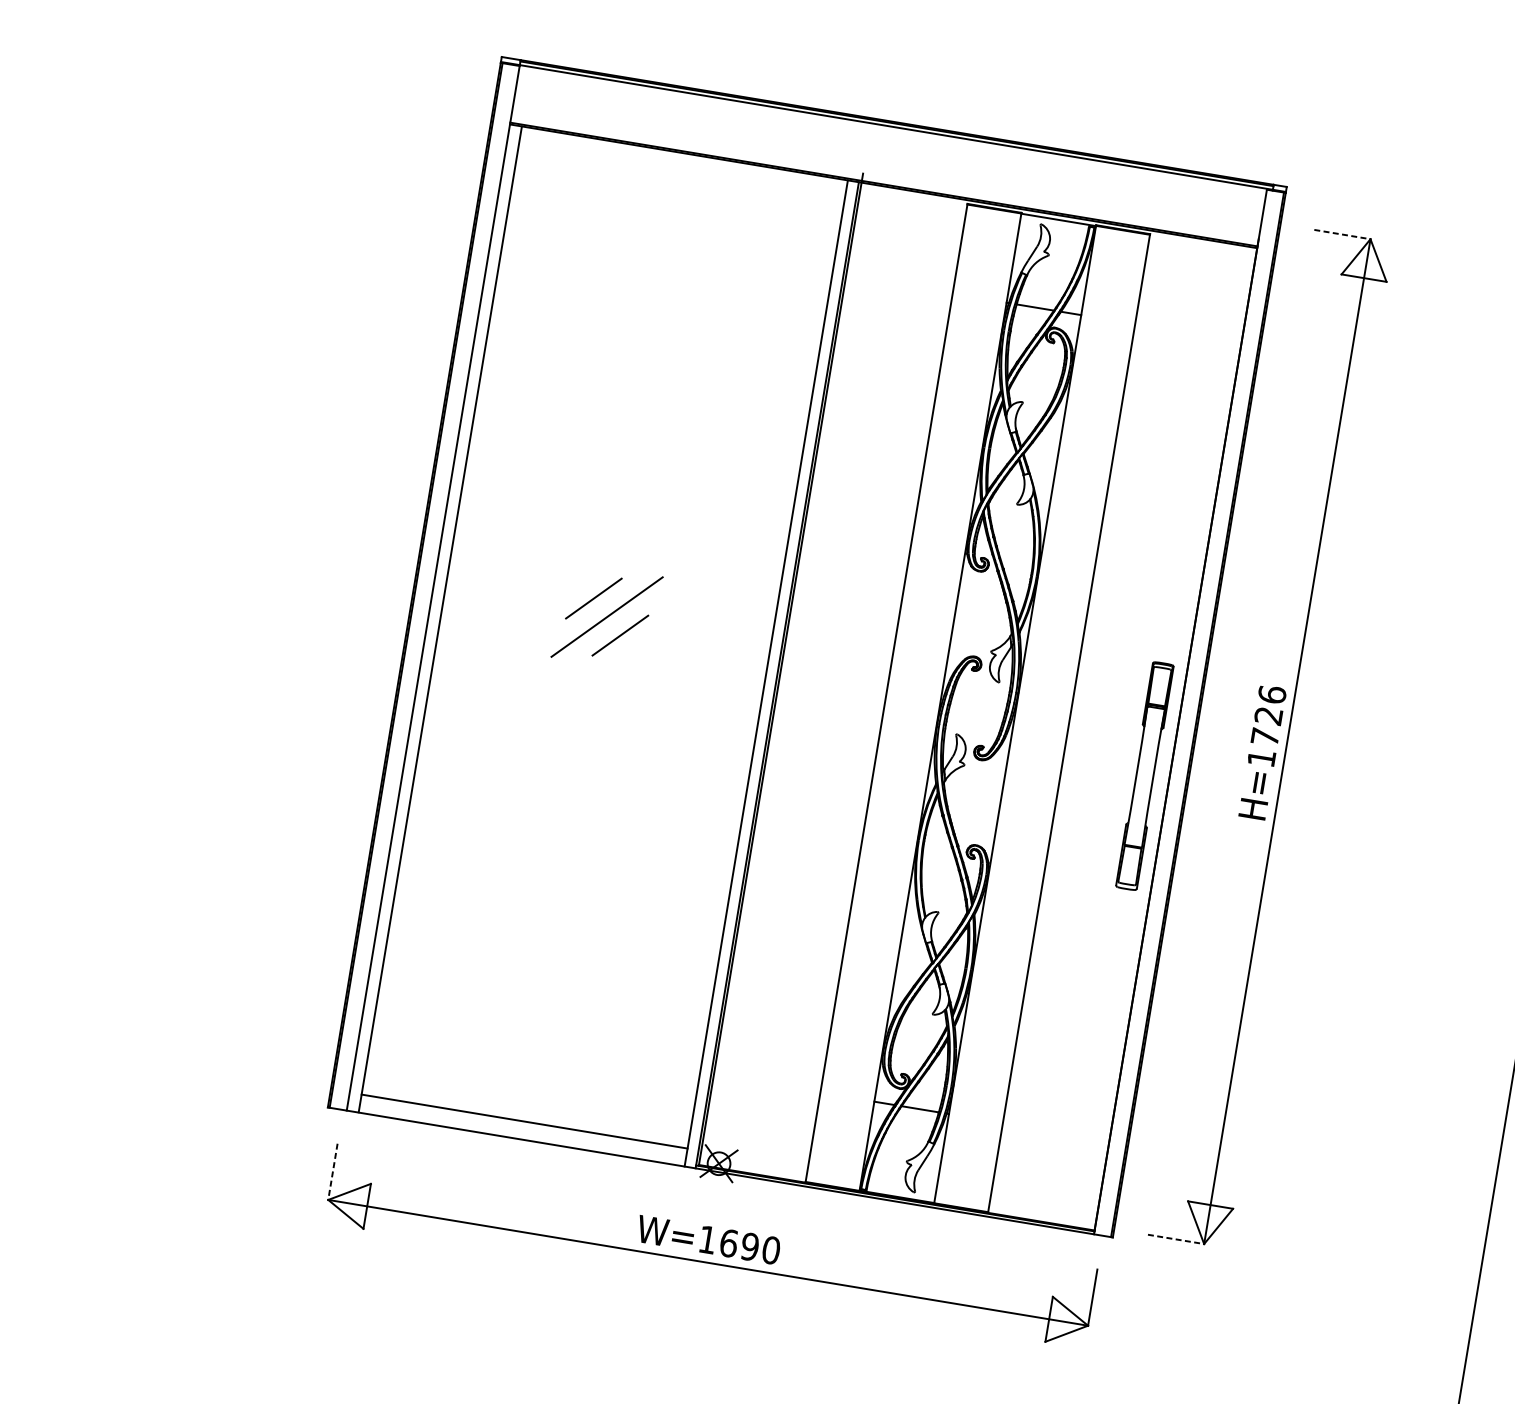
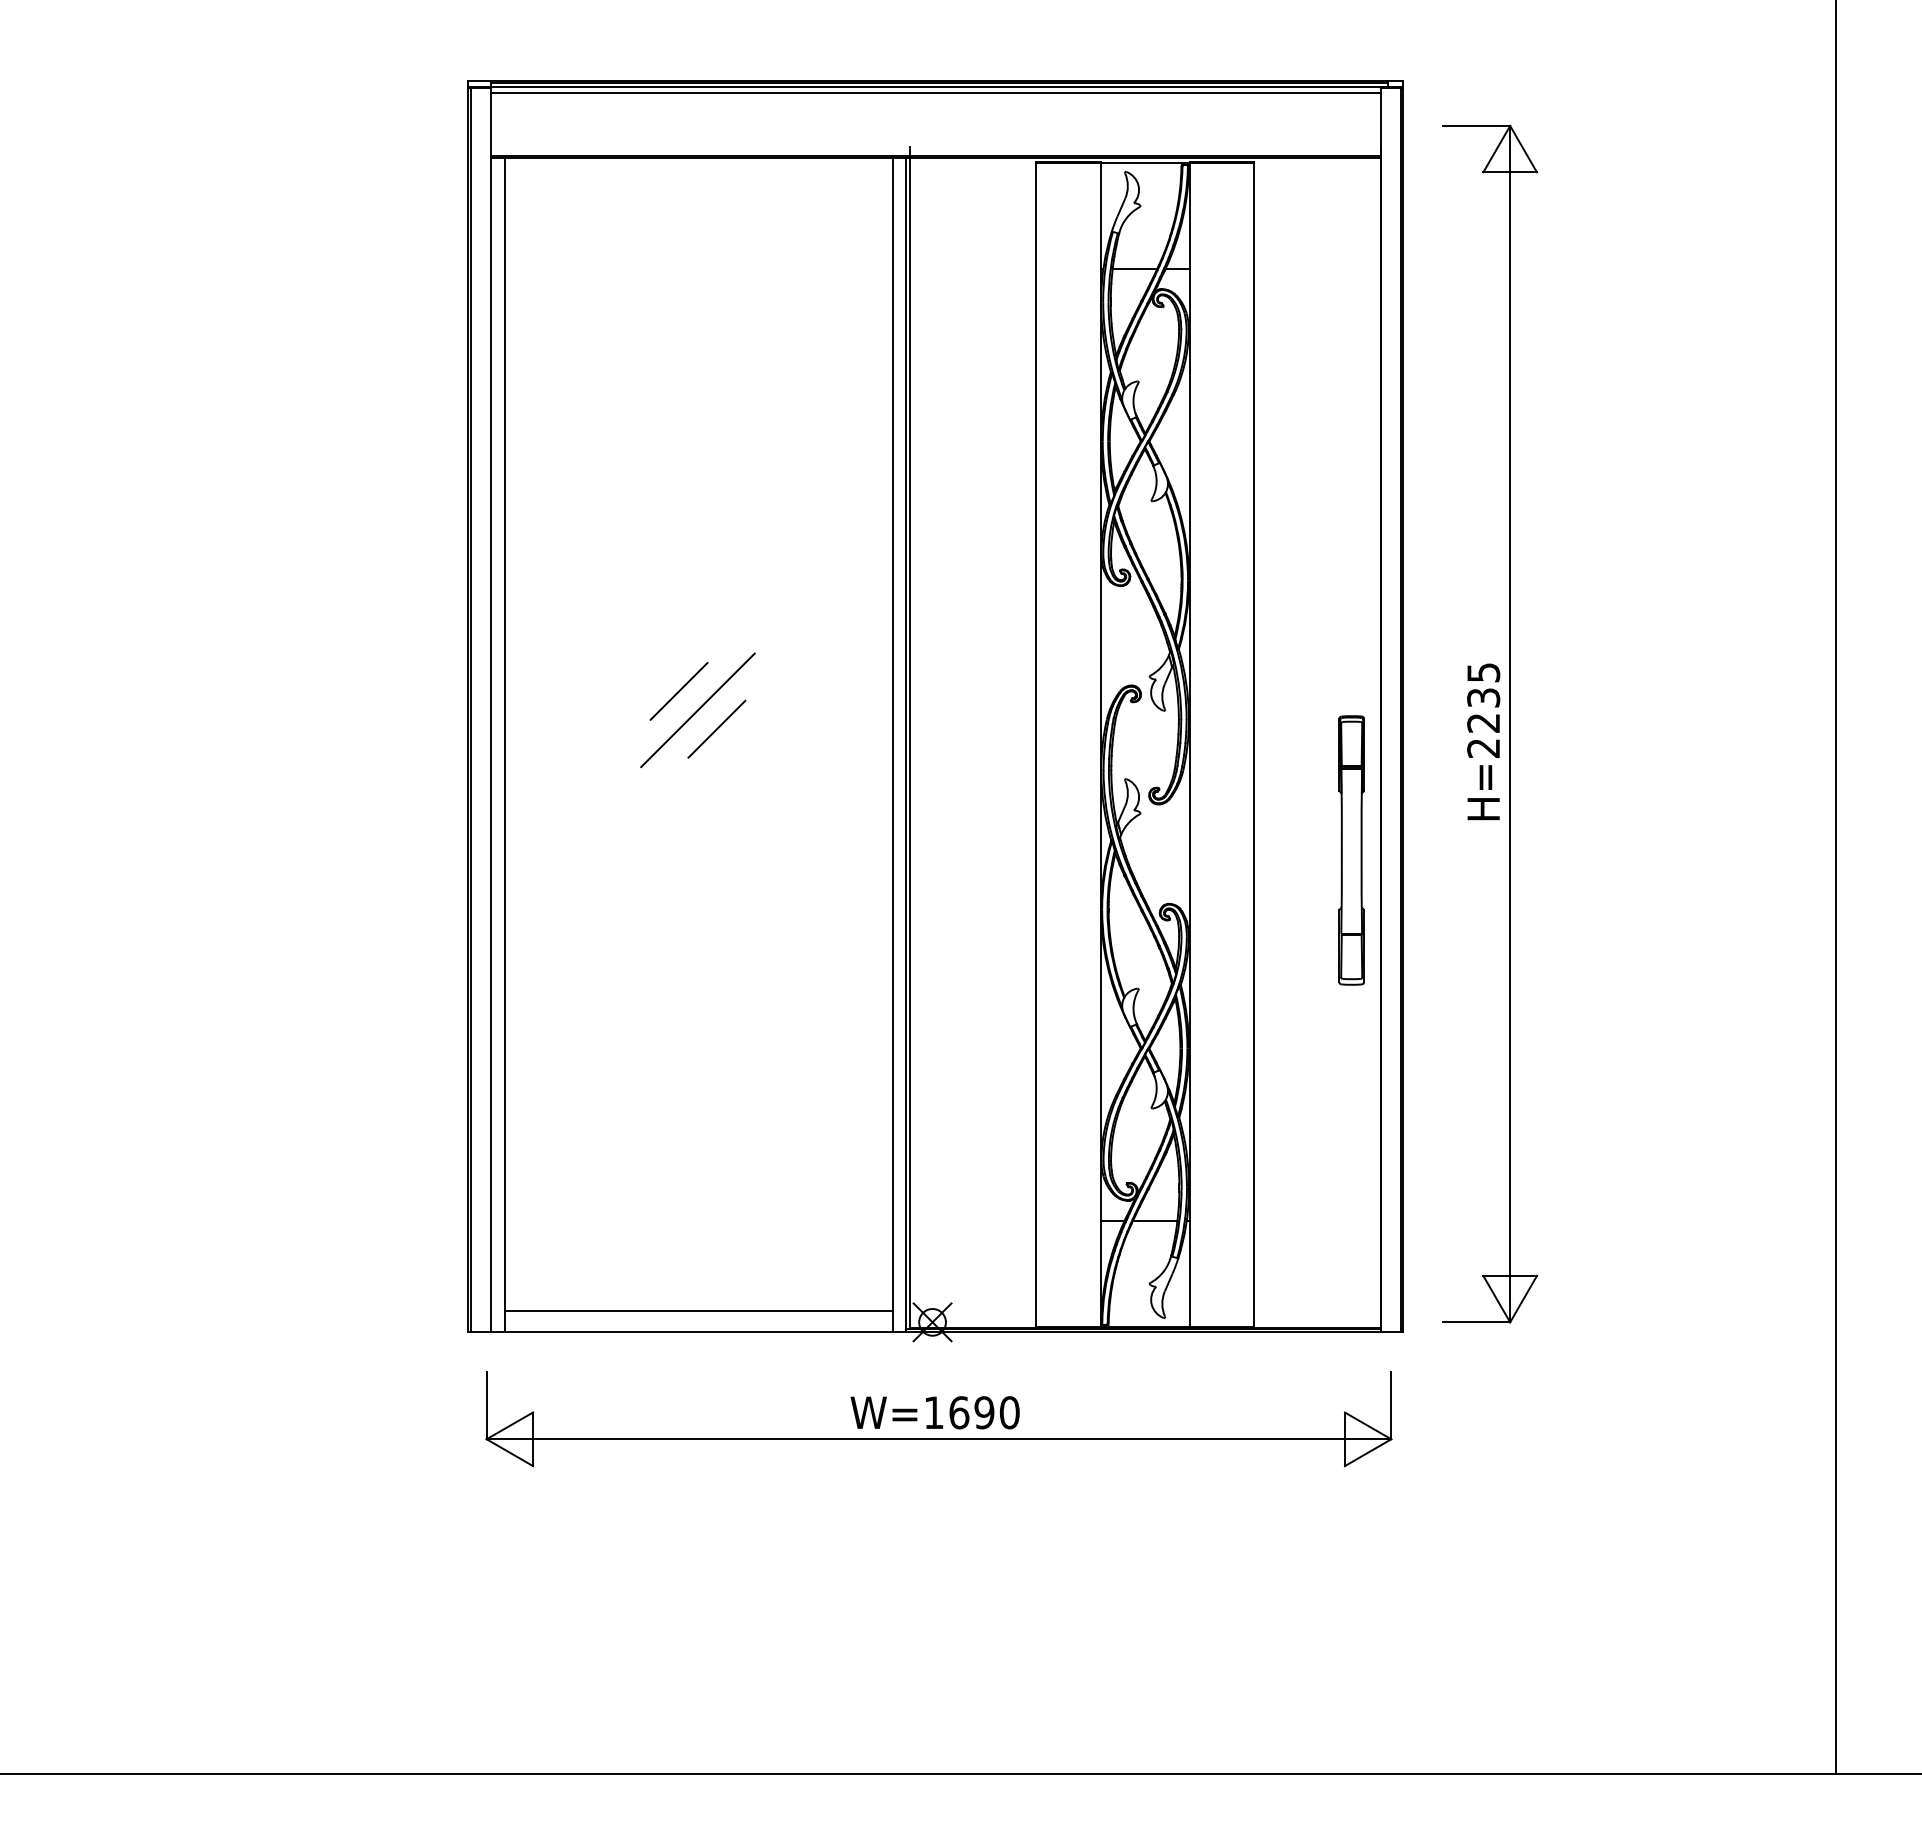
line: (892, 131) -> (935, 92), added
line: (1343, 234) -> (1477, 125), dashed -> solid
text: (1266, 725) -> (1483, 709), H=1726 -> H=2235
part: (1144, 776) -> (1351, 850), moved
line: (332, 1172) -> (486, 1406), dashed -> solid
line: (1176, 1239) -> (1477, 1322), dashed -> solid

